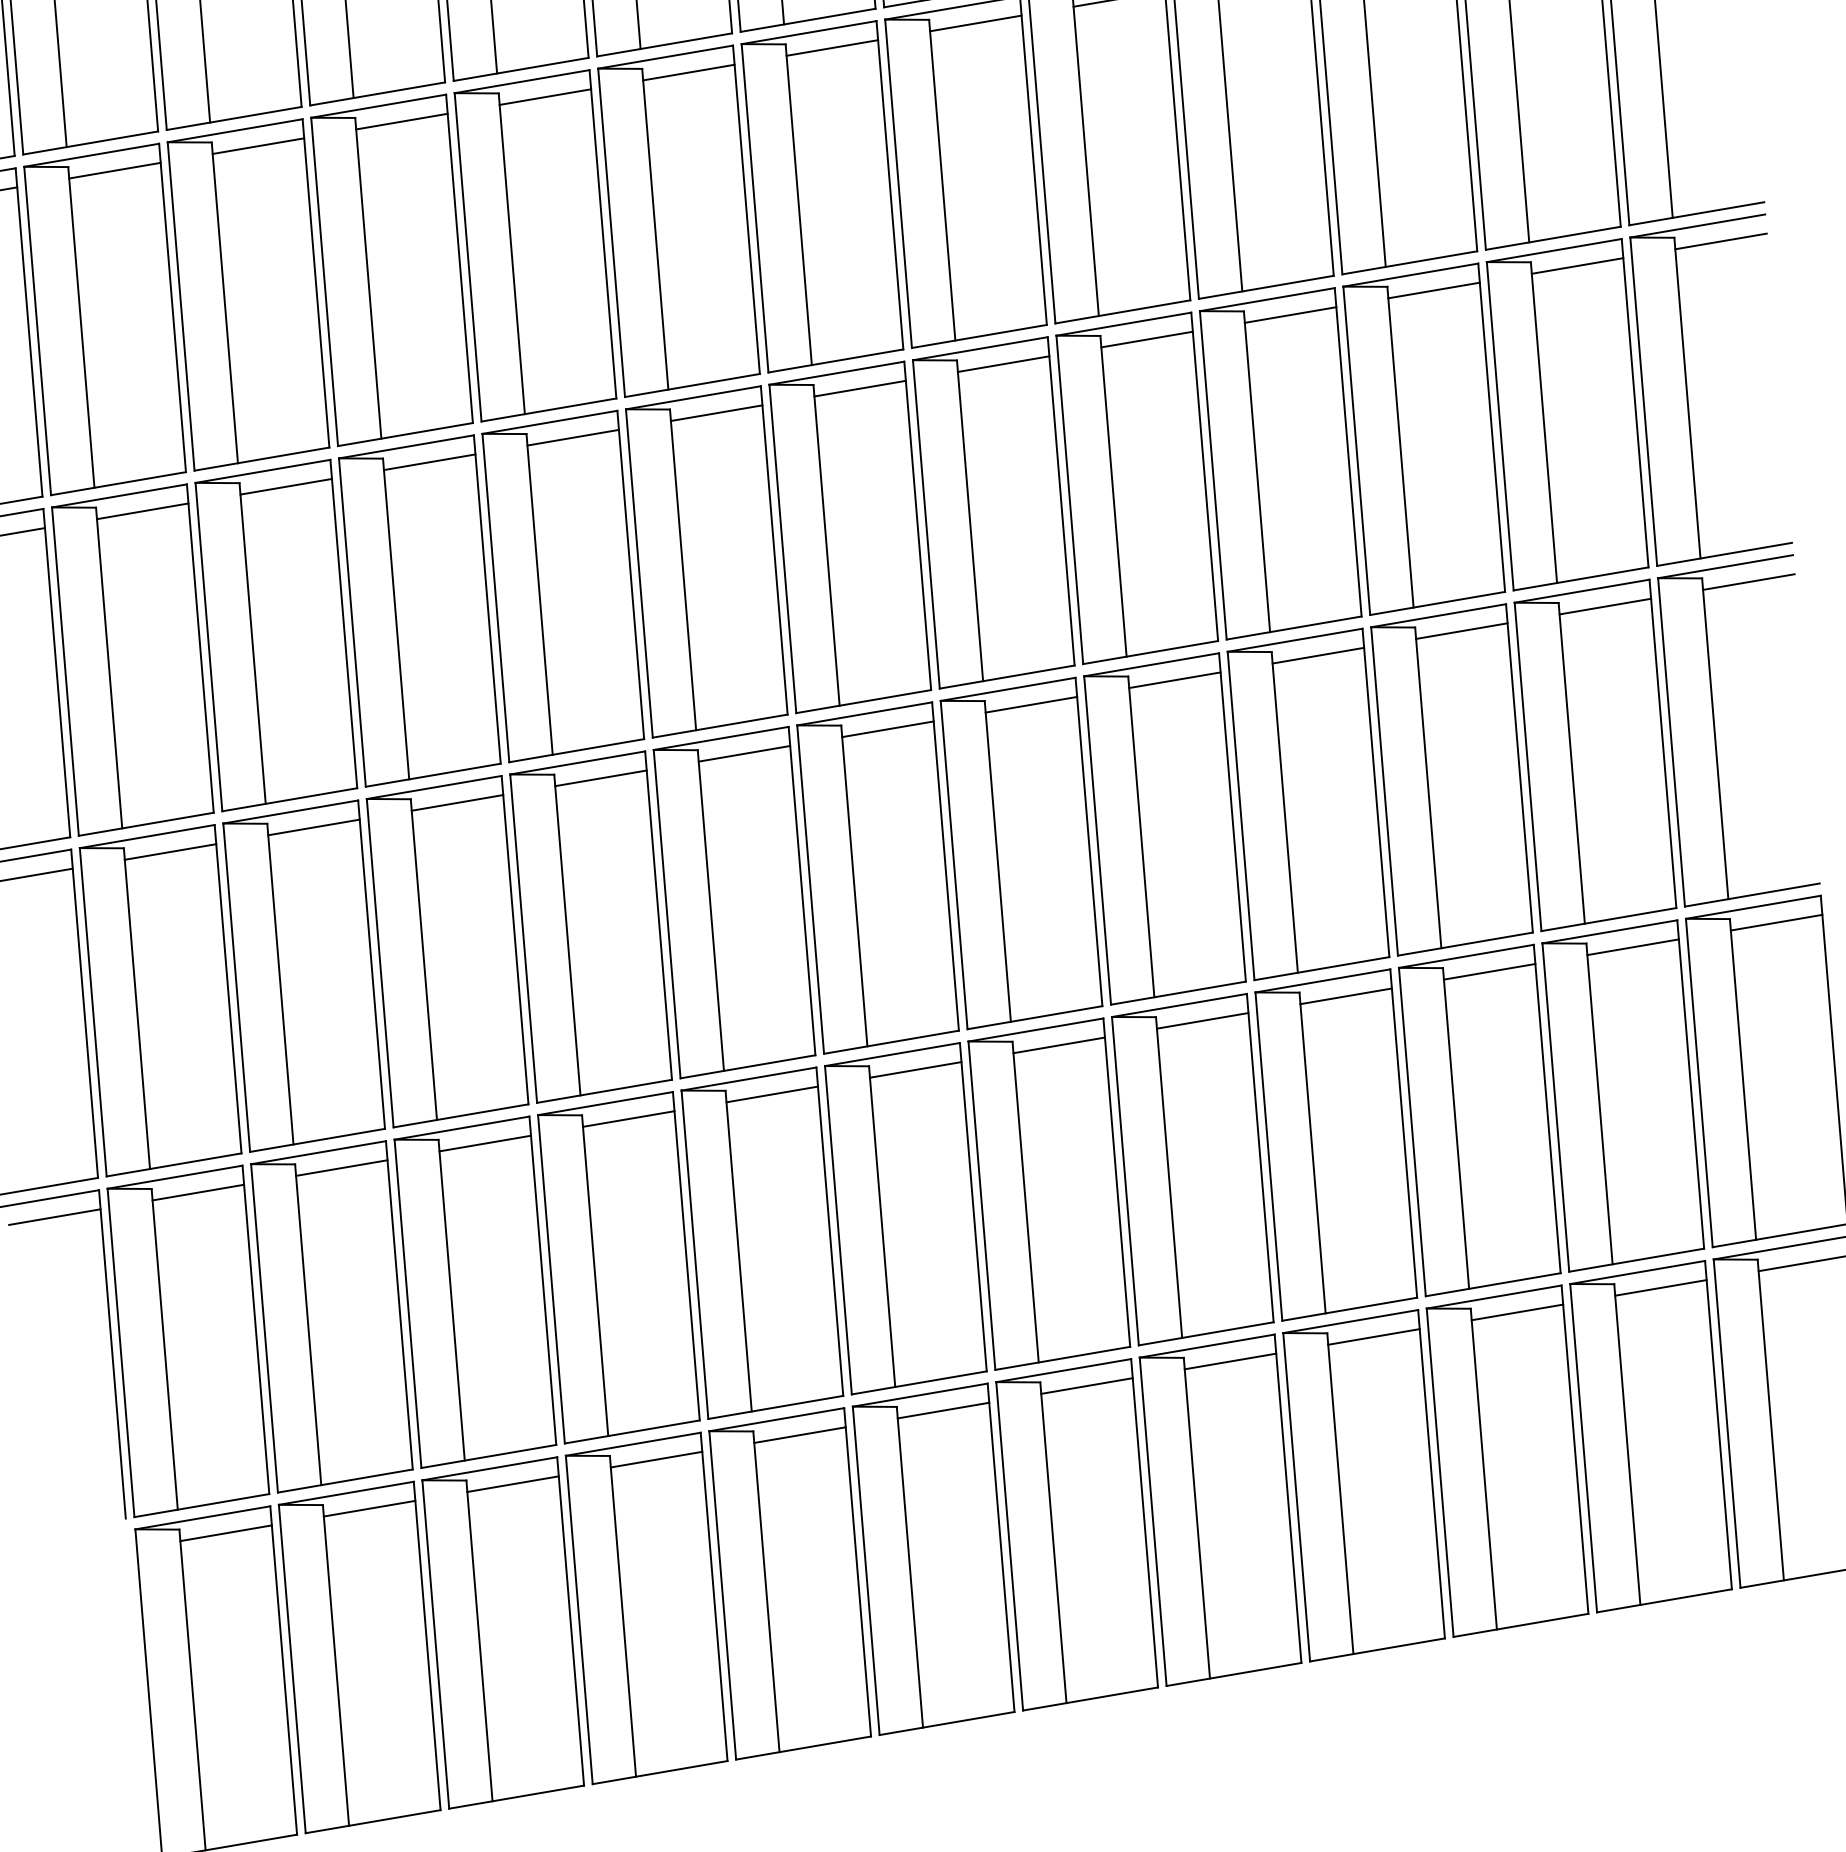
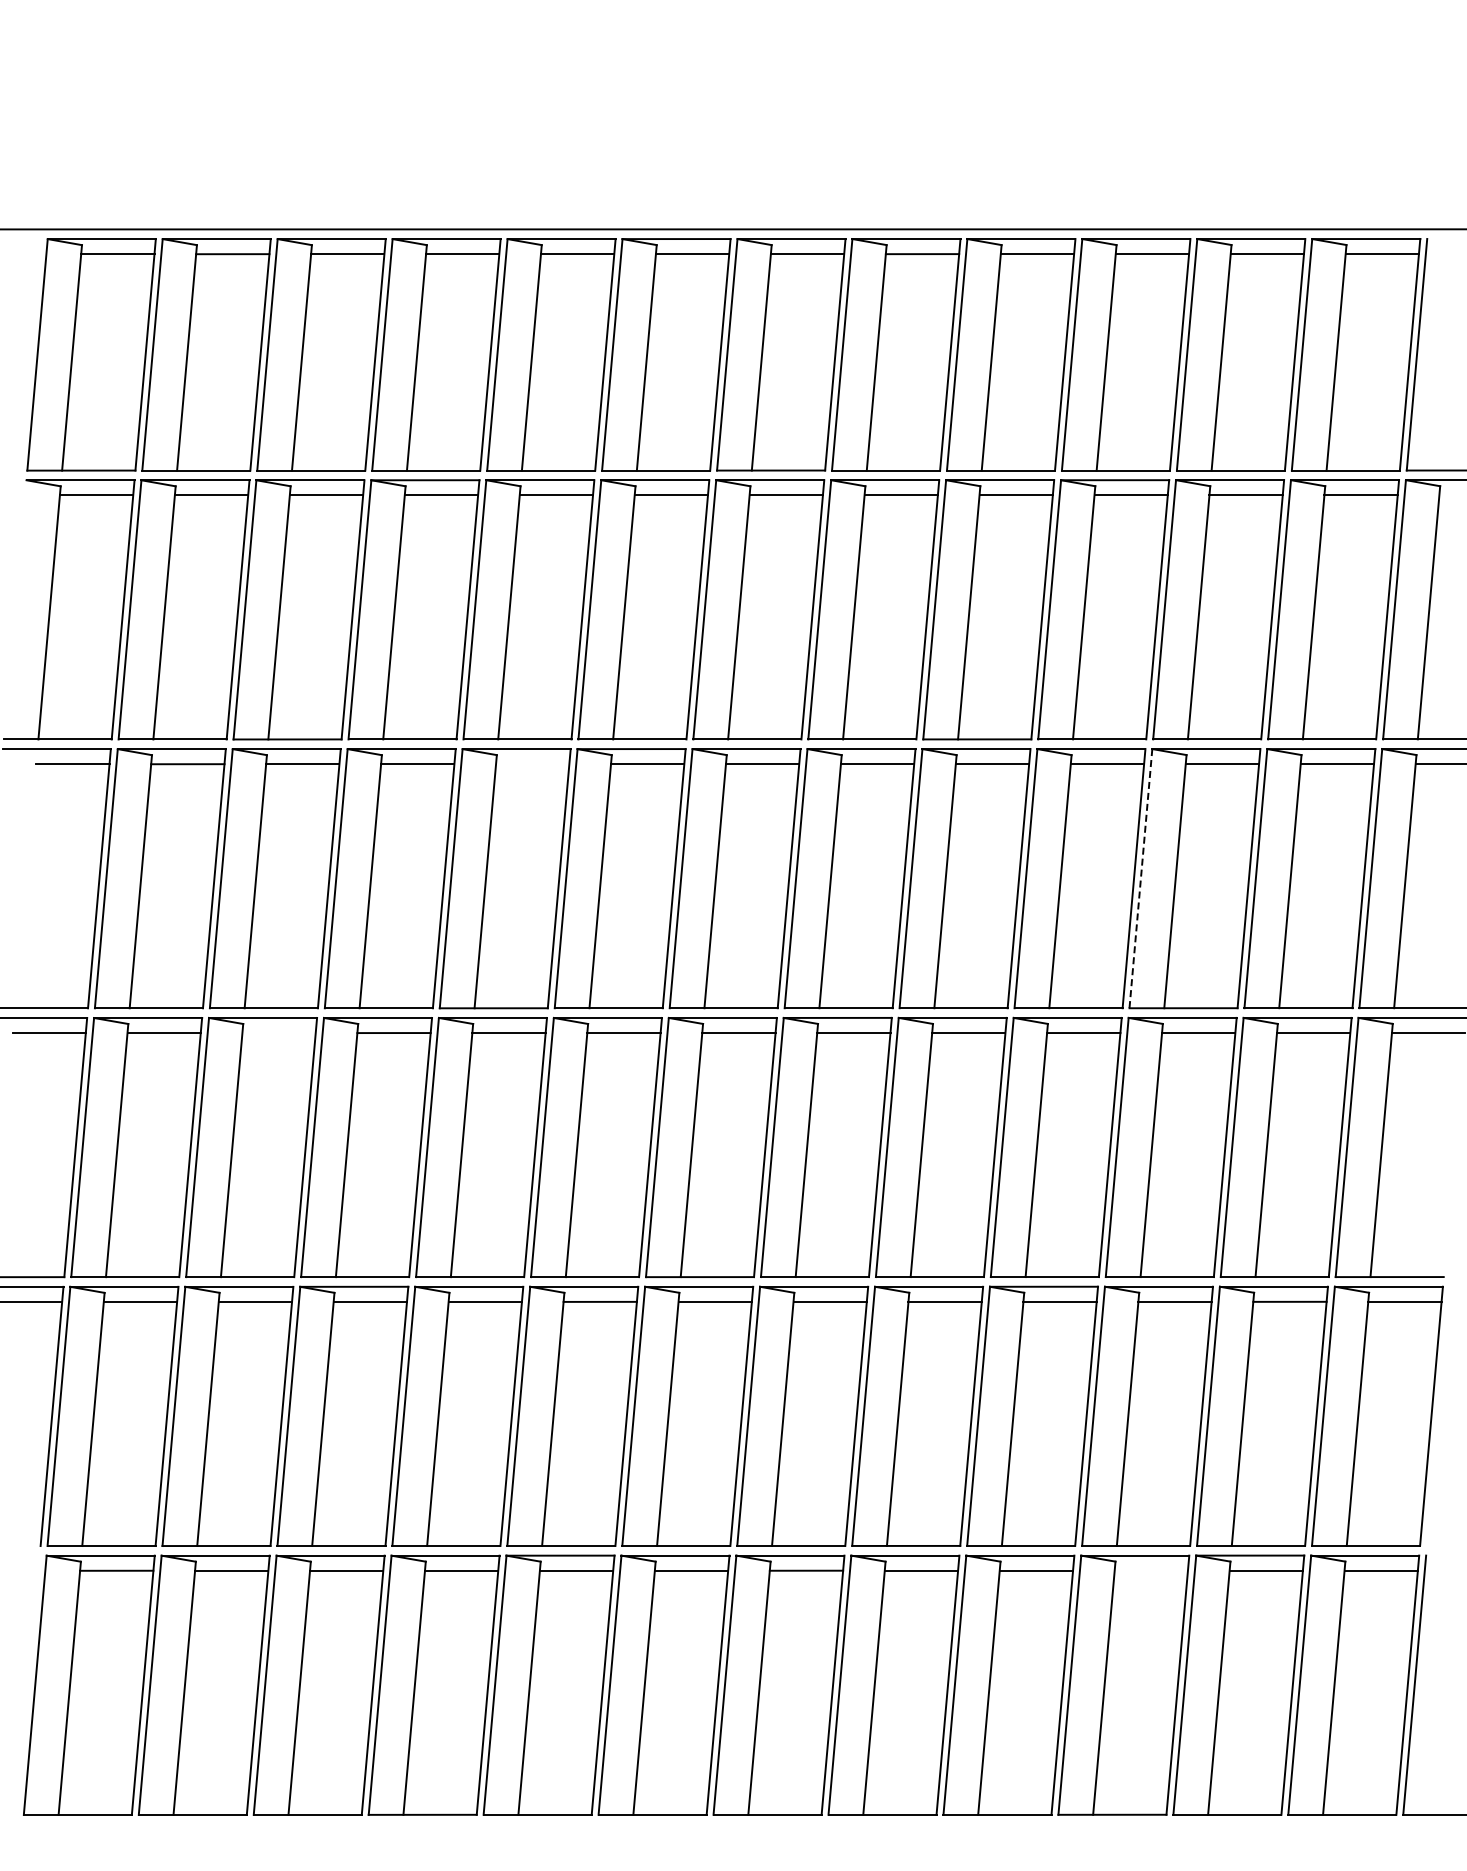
line: (573, 438) -> (532, 764), removed
line: (1356, 451) -> (1140, 879), solid -> dashed
line: (313, 828) -> (278, 1033), removed
line: (1516, 1312) -> (1150, 1570), removed

